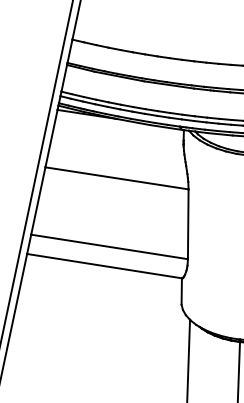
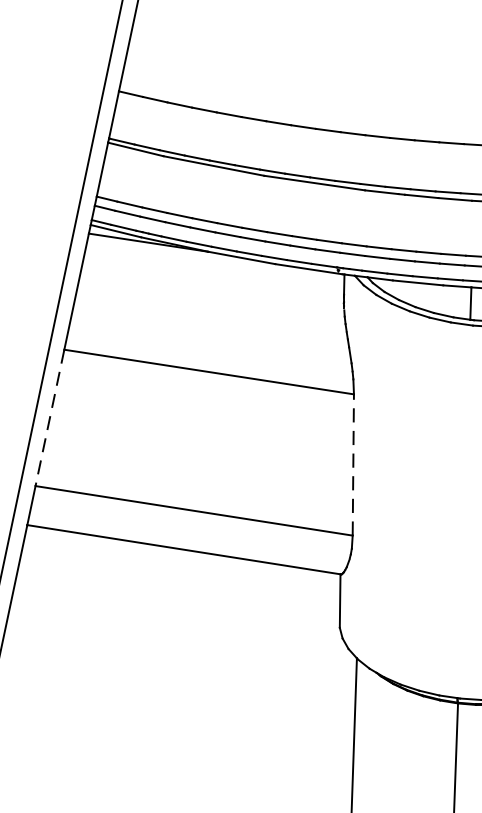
line: (38, 201) -> (50, 418), solid -> dashed
line: (188, 224) -> (353, 465), solid -> dashed

